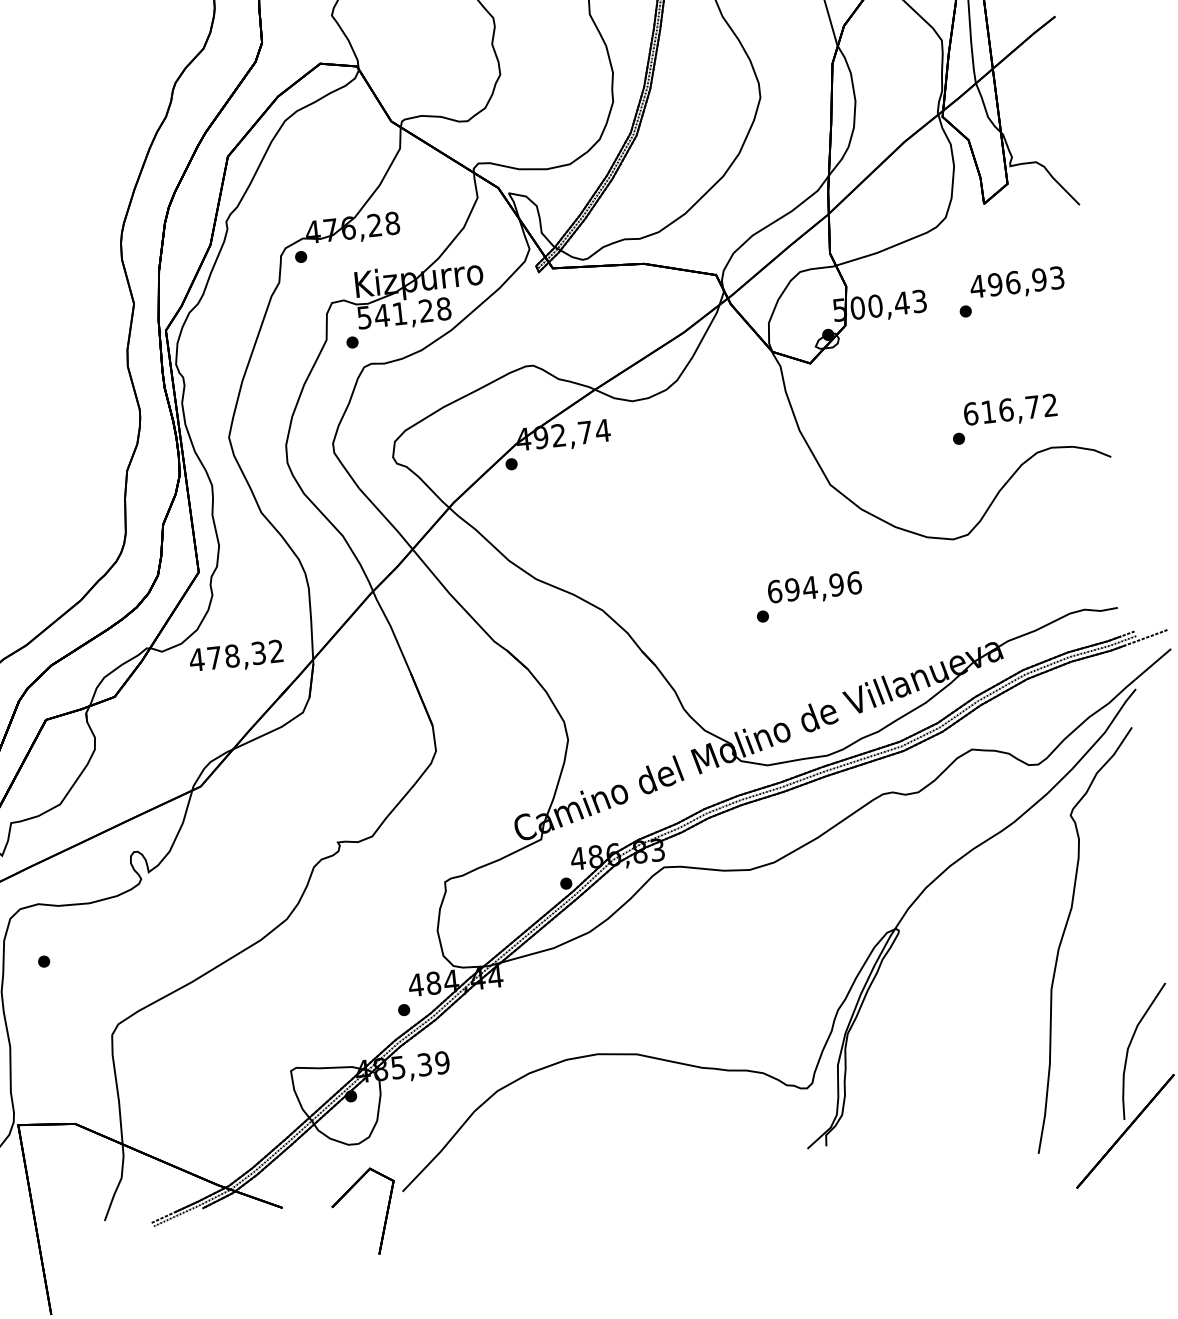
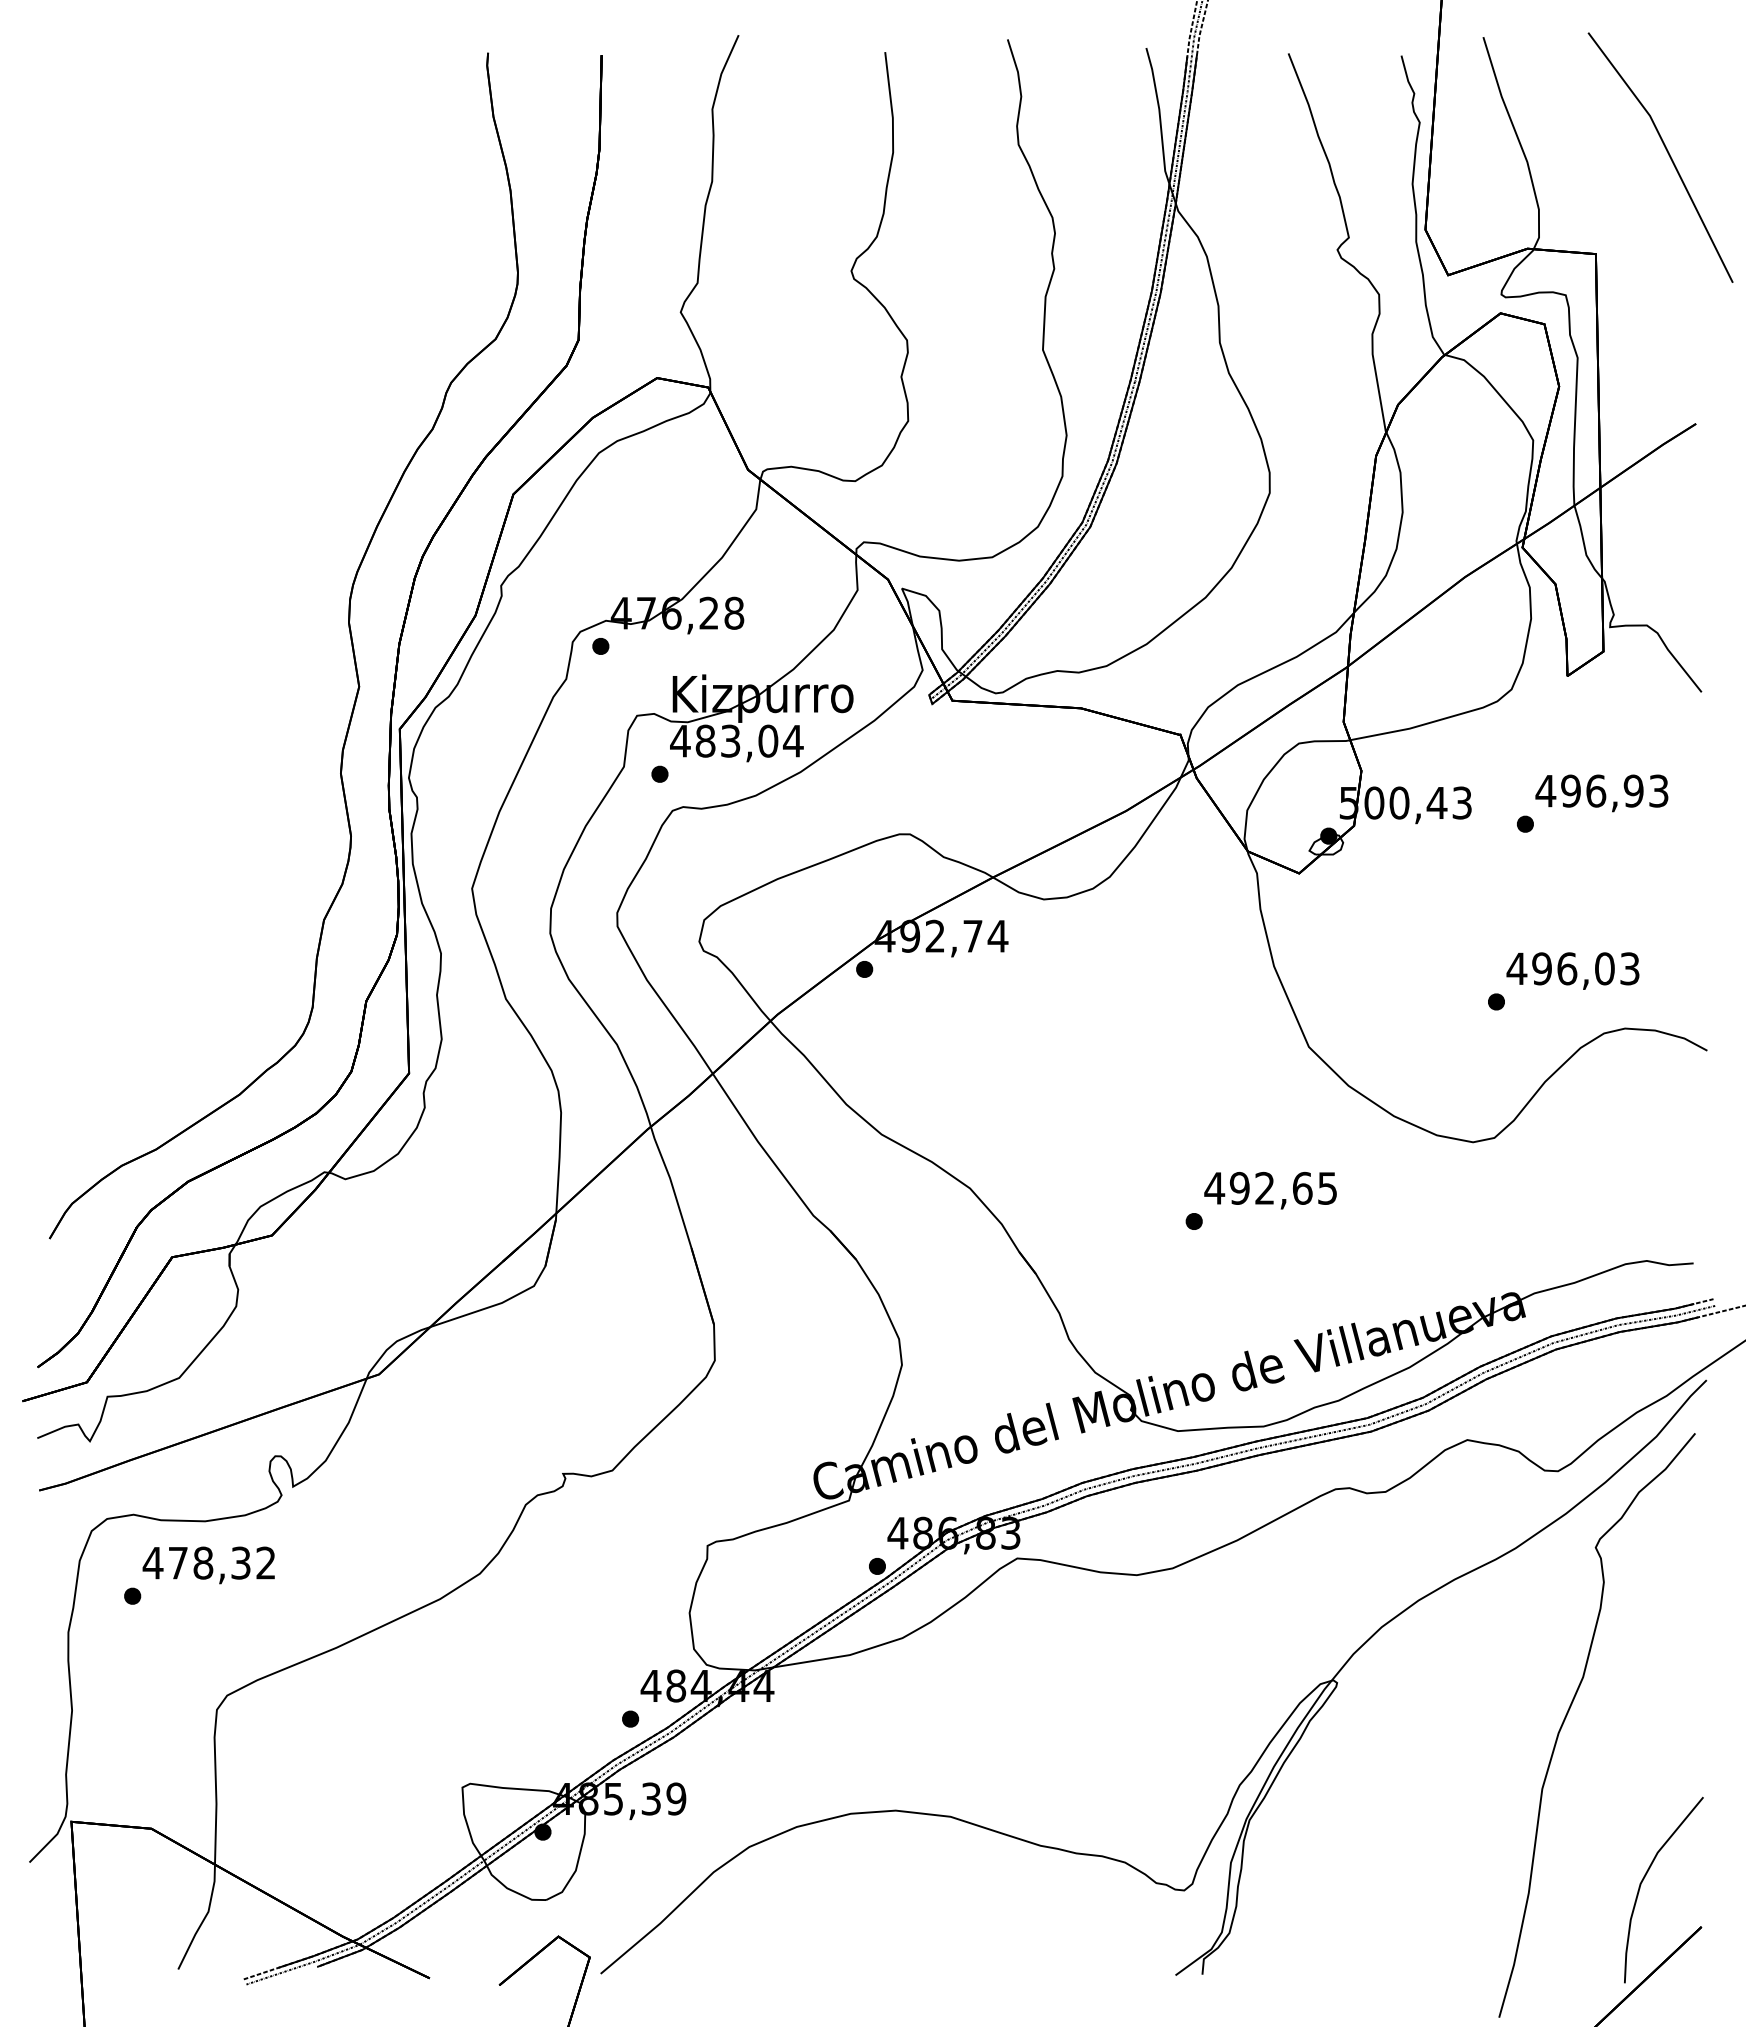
text: (403, 312) -> (736, 740), 541,28 -> 483,04
text: (1009, 409) -> (1572, 968), 616,72 -> 496,03
text: (814, 586) -> (1270, 1187), 694,96 -> 492,65
text: (236, 657) -> (208, 1565), moved

